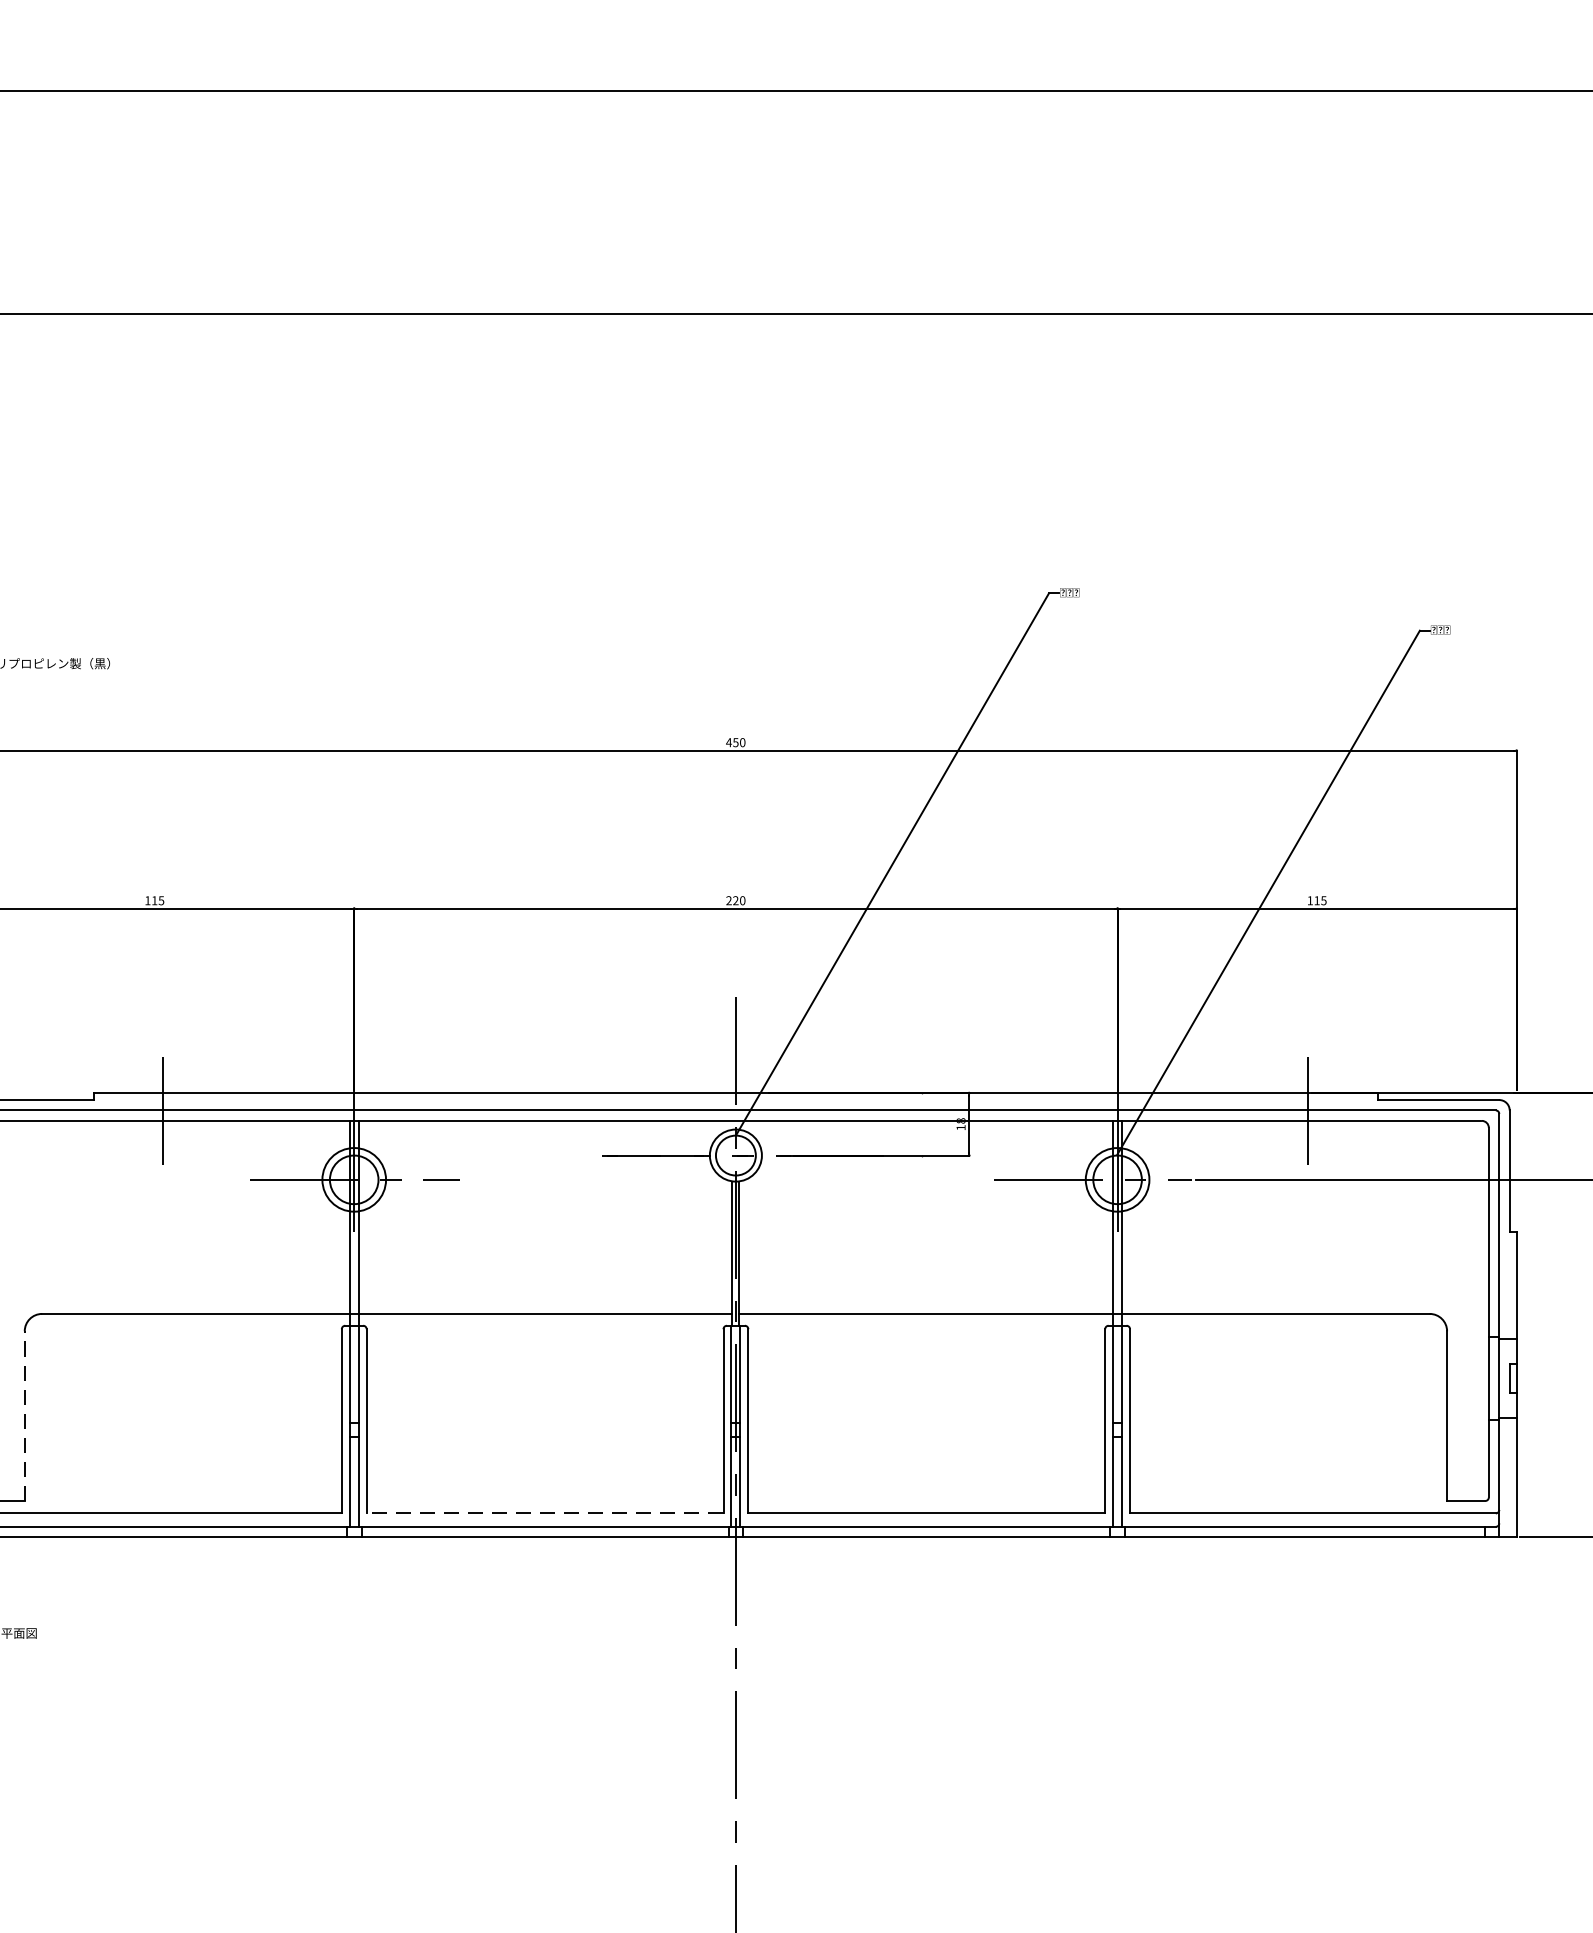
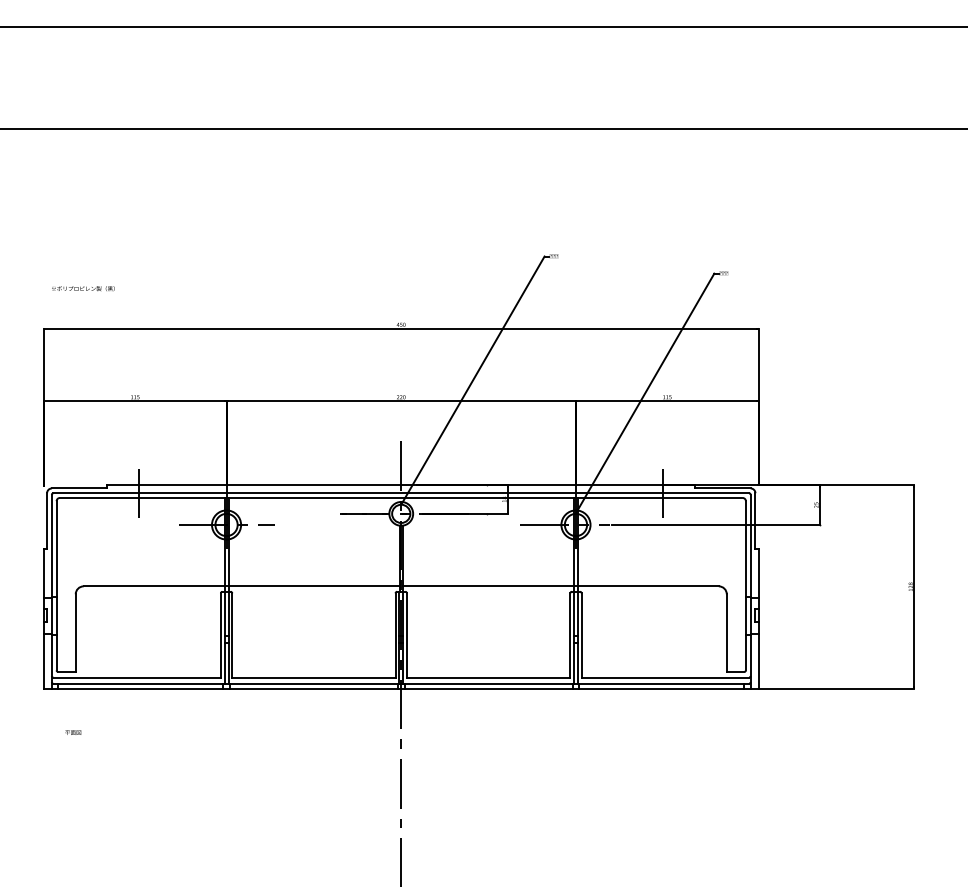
line: (24, 1416) -> (75, 633), dashed -> solid
line: (544, 1513) -> (313, 677), dashed -> solid

